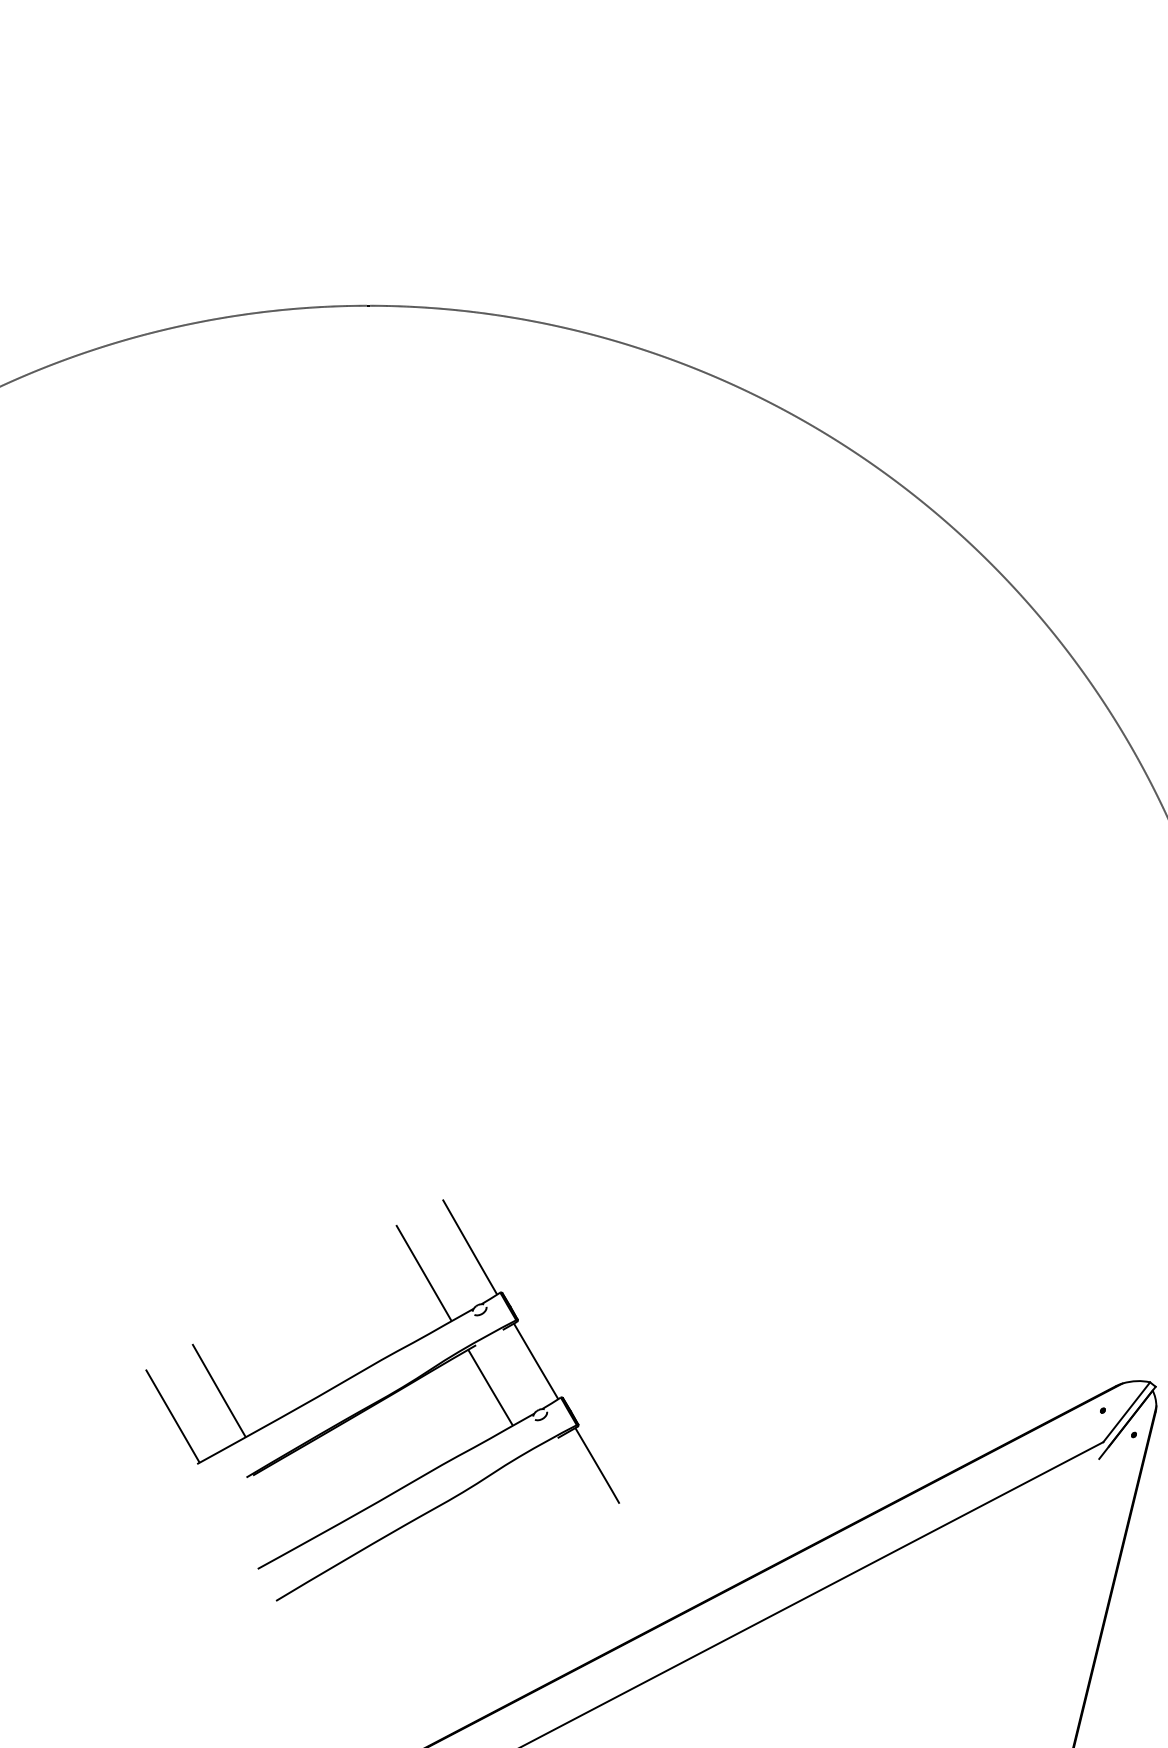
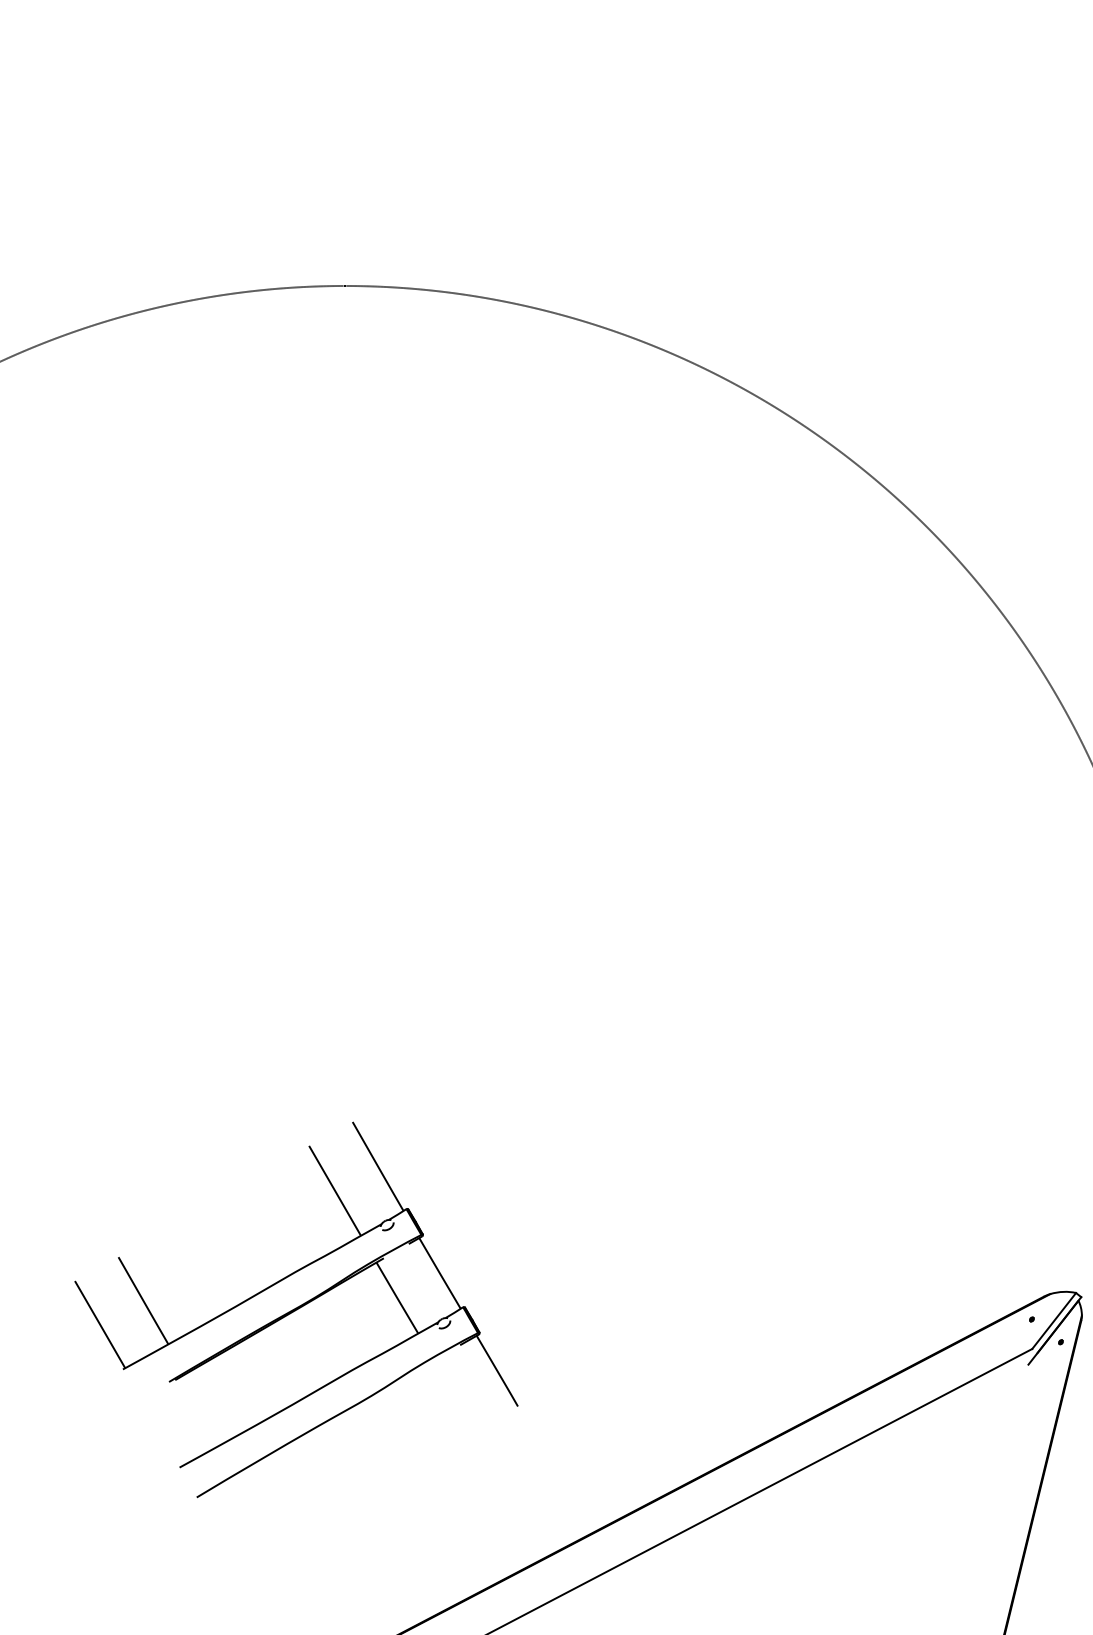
part: (382, 1400) -> (296, 1309), moved

